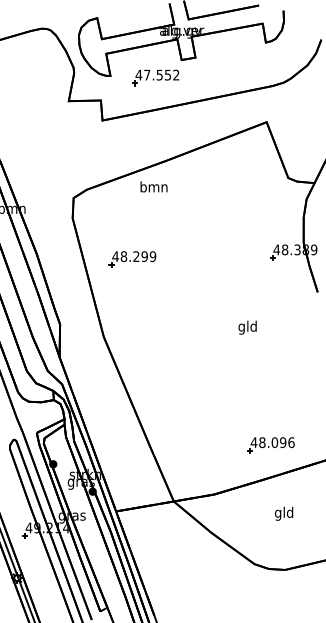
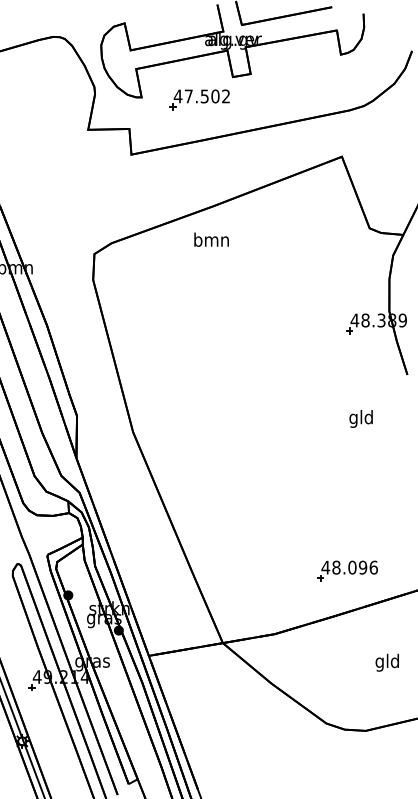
text: (167, 74) -> (214, 95), 47.552 -> 47.502
text: (153, 186) -> (210, 239), moved
part: (132, 259) -> (169, 332), removed
text: (247, 327) -> (360, 418), moved
text: (284, 513) -> (387, 662), moved

